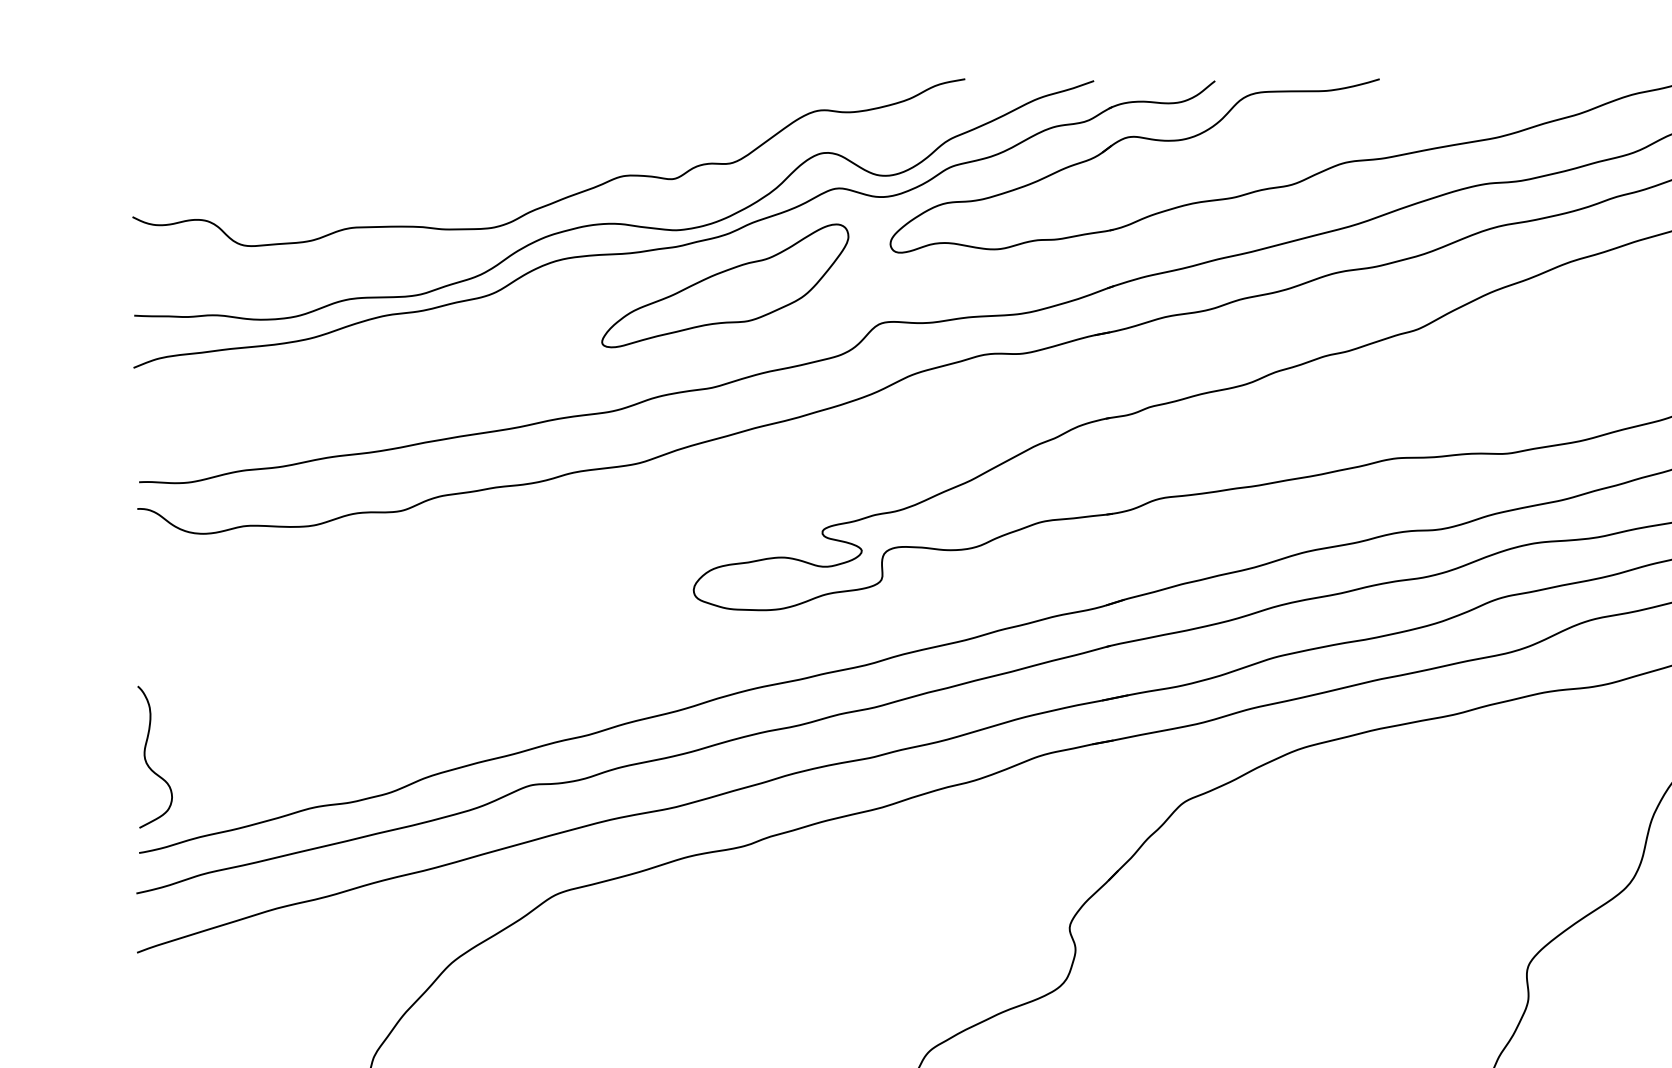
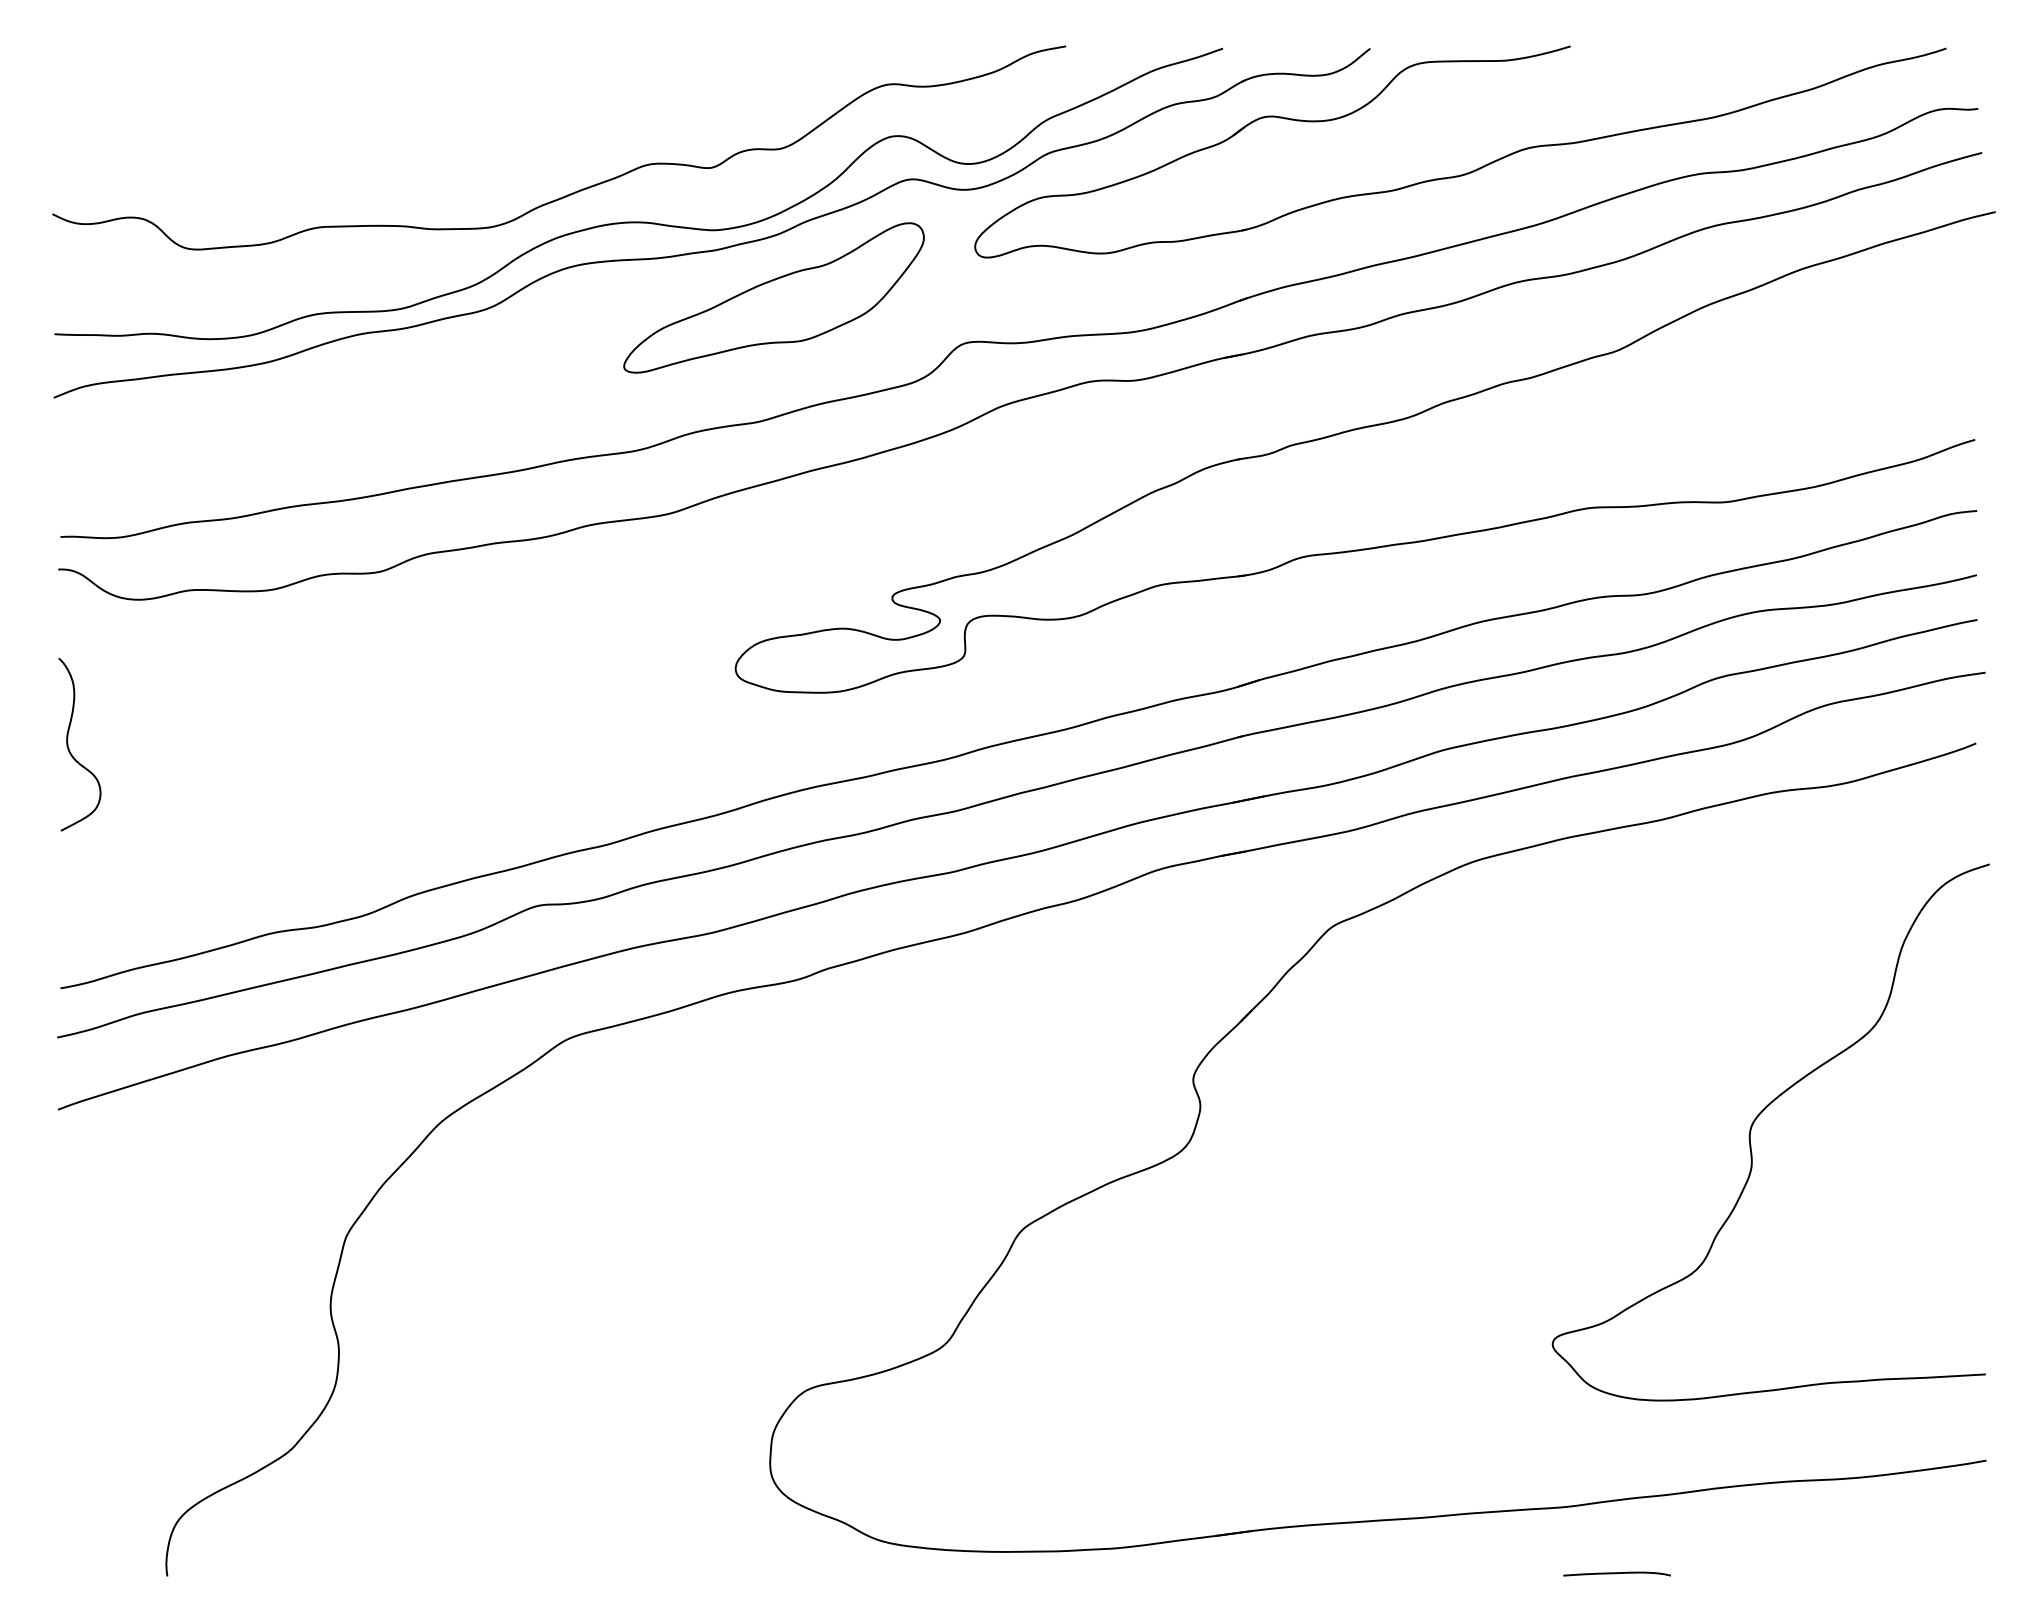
curve: (146, 760) -> (69, 748), moved

